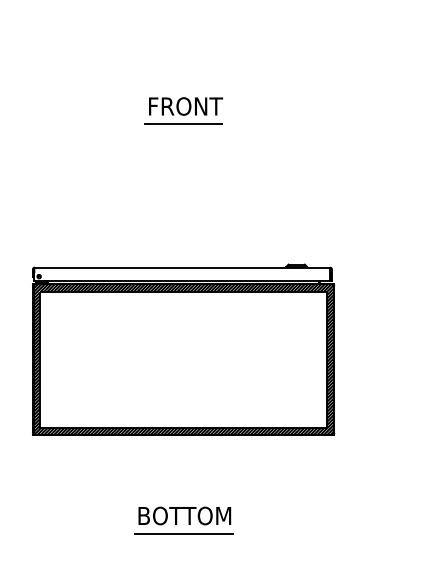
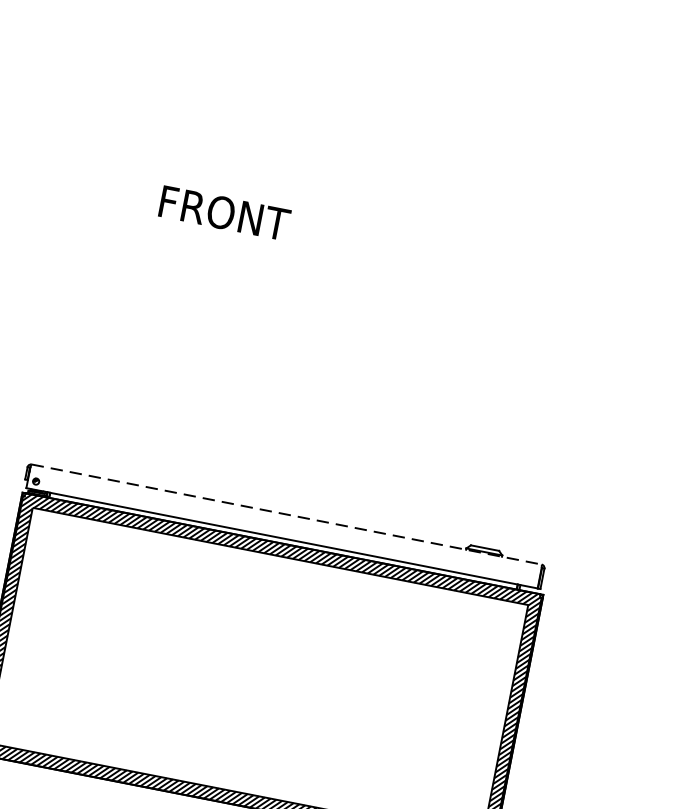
text: (186, 106) -> (225, 213), moved
line: (183, 124) -> (337, 267), removed
line: (182, 267) -> (286, 514), solid -> dashed

